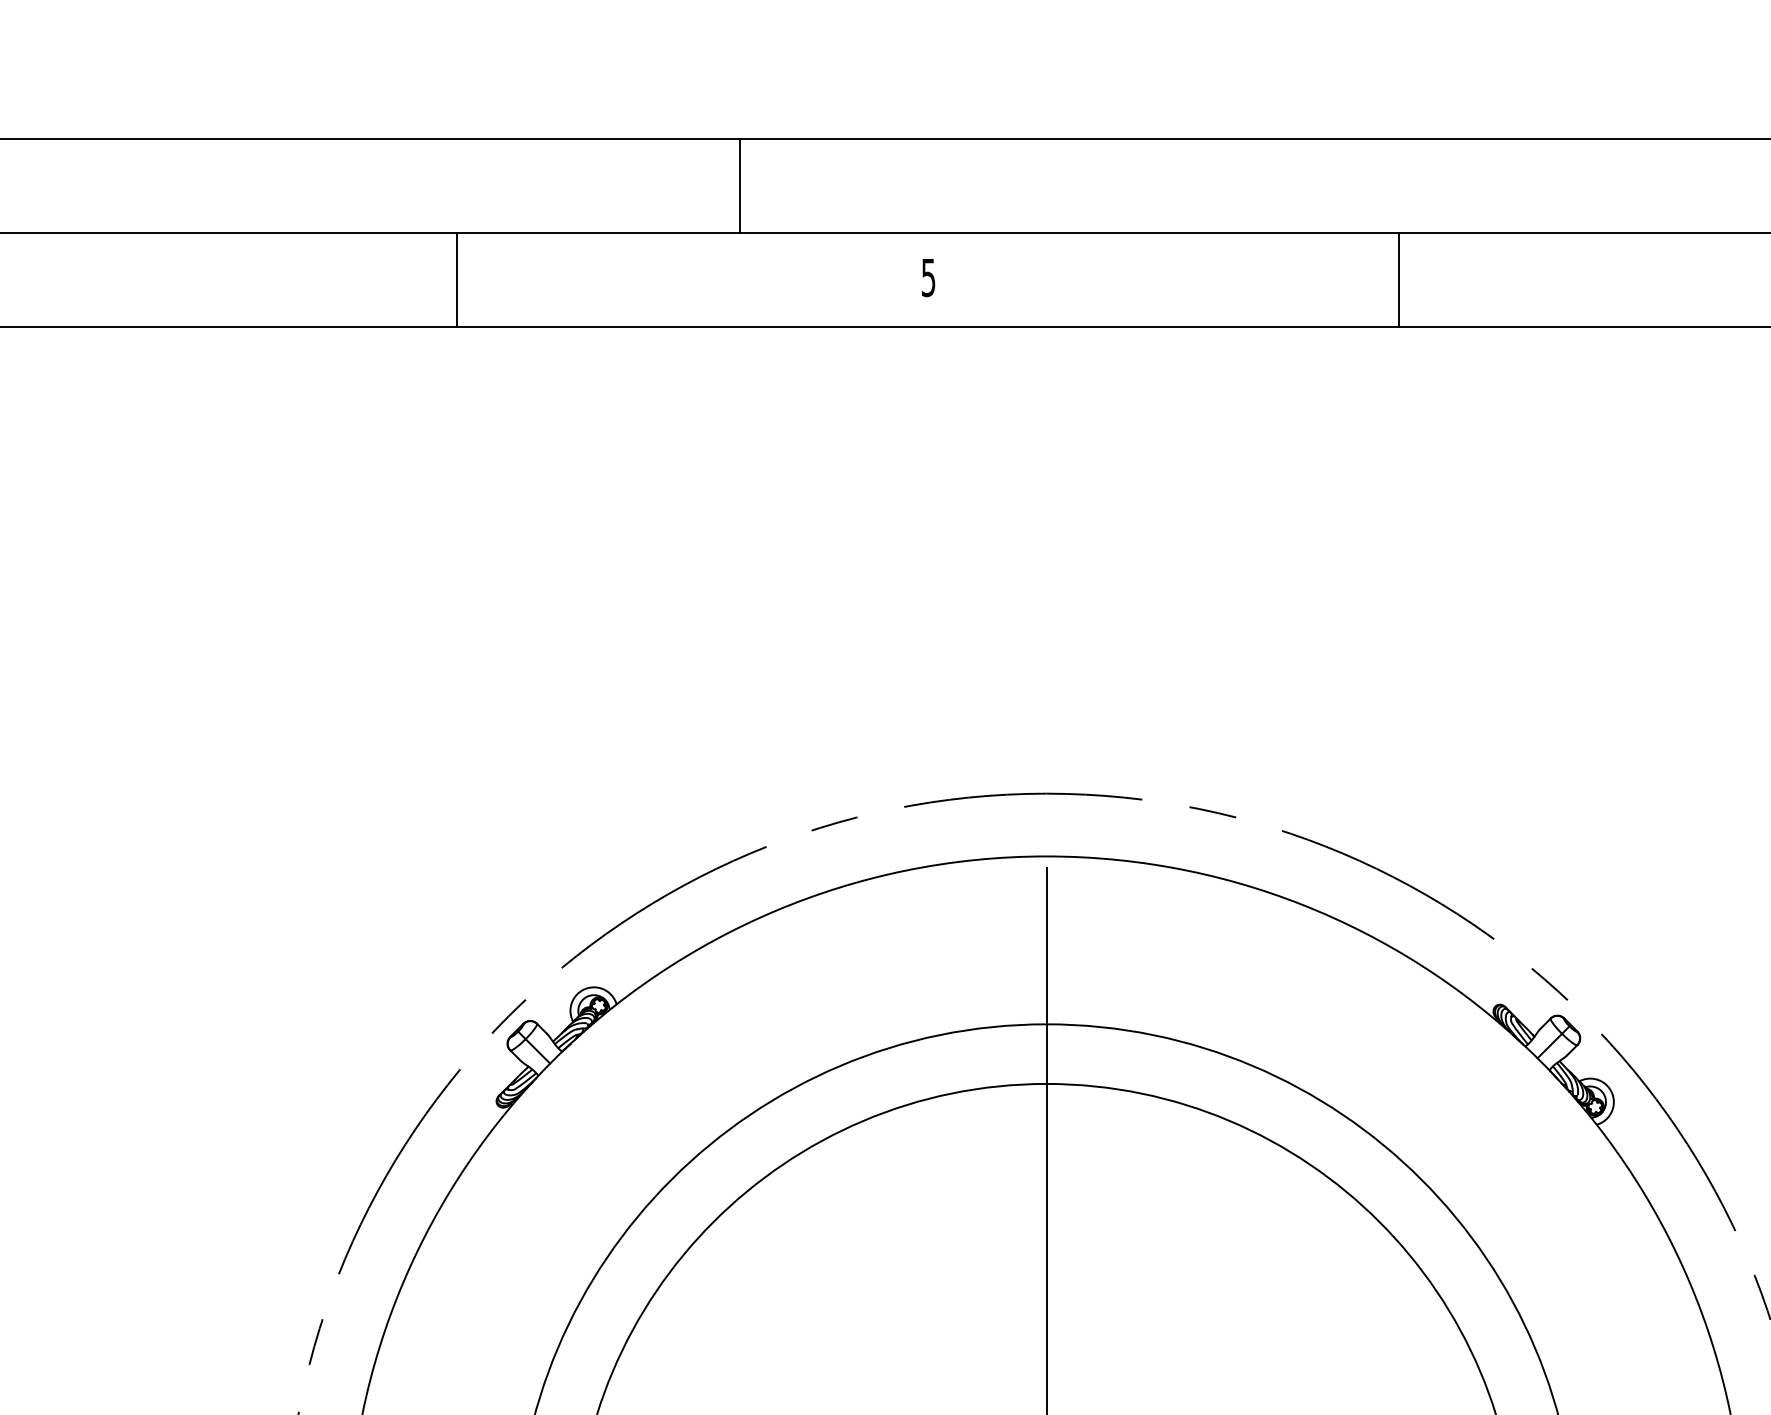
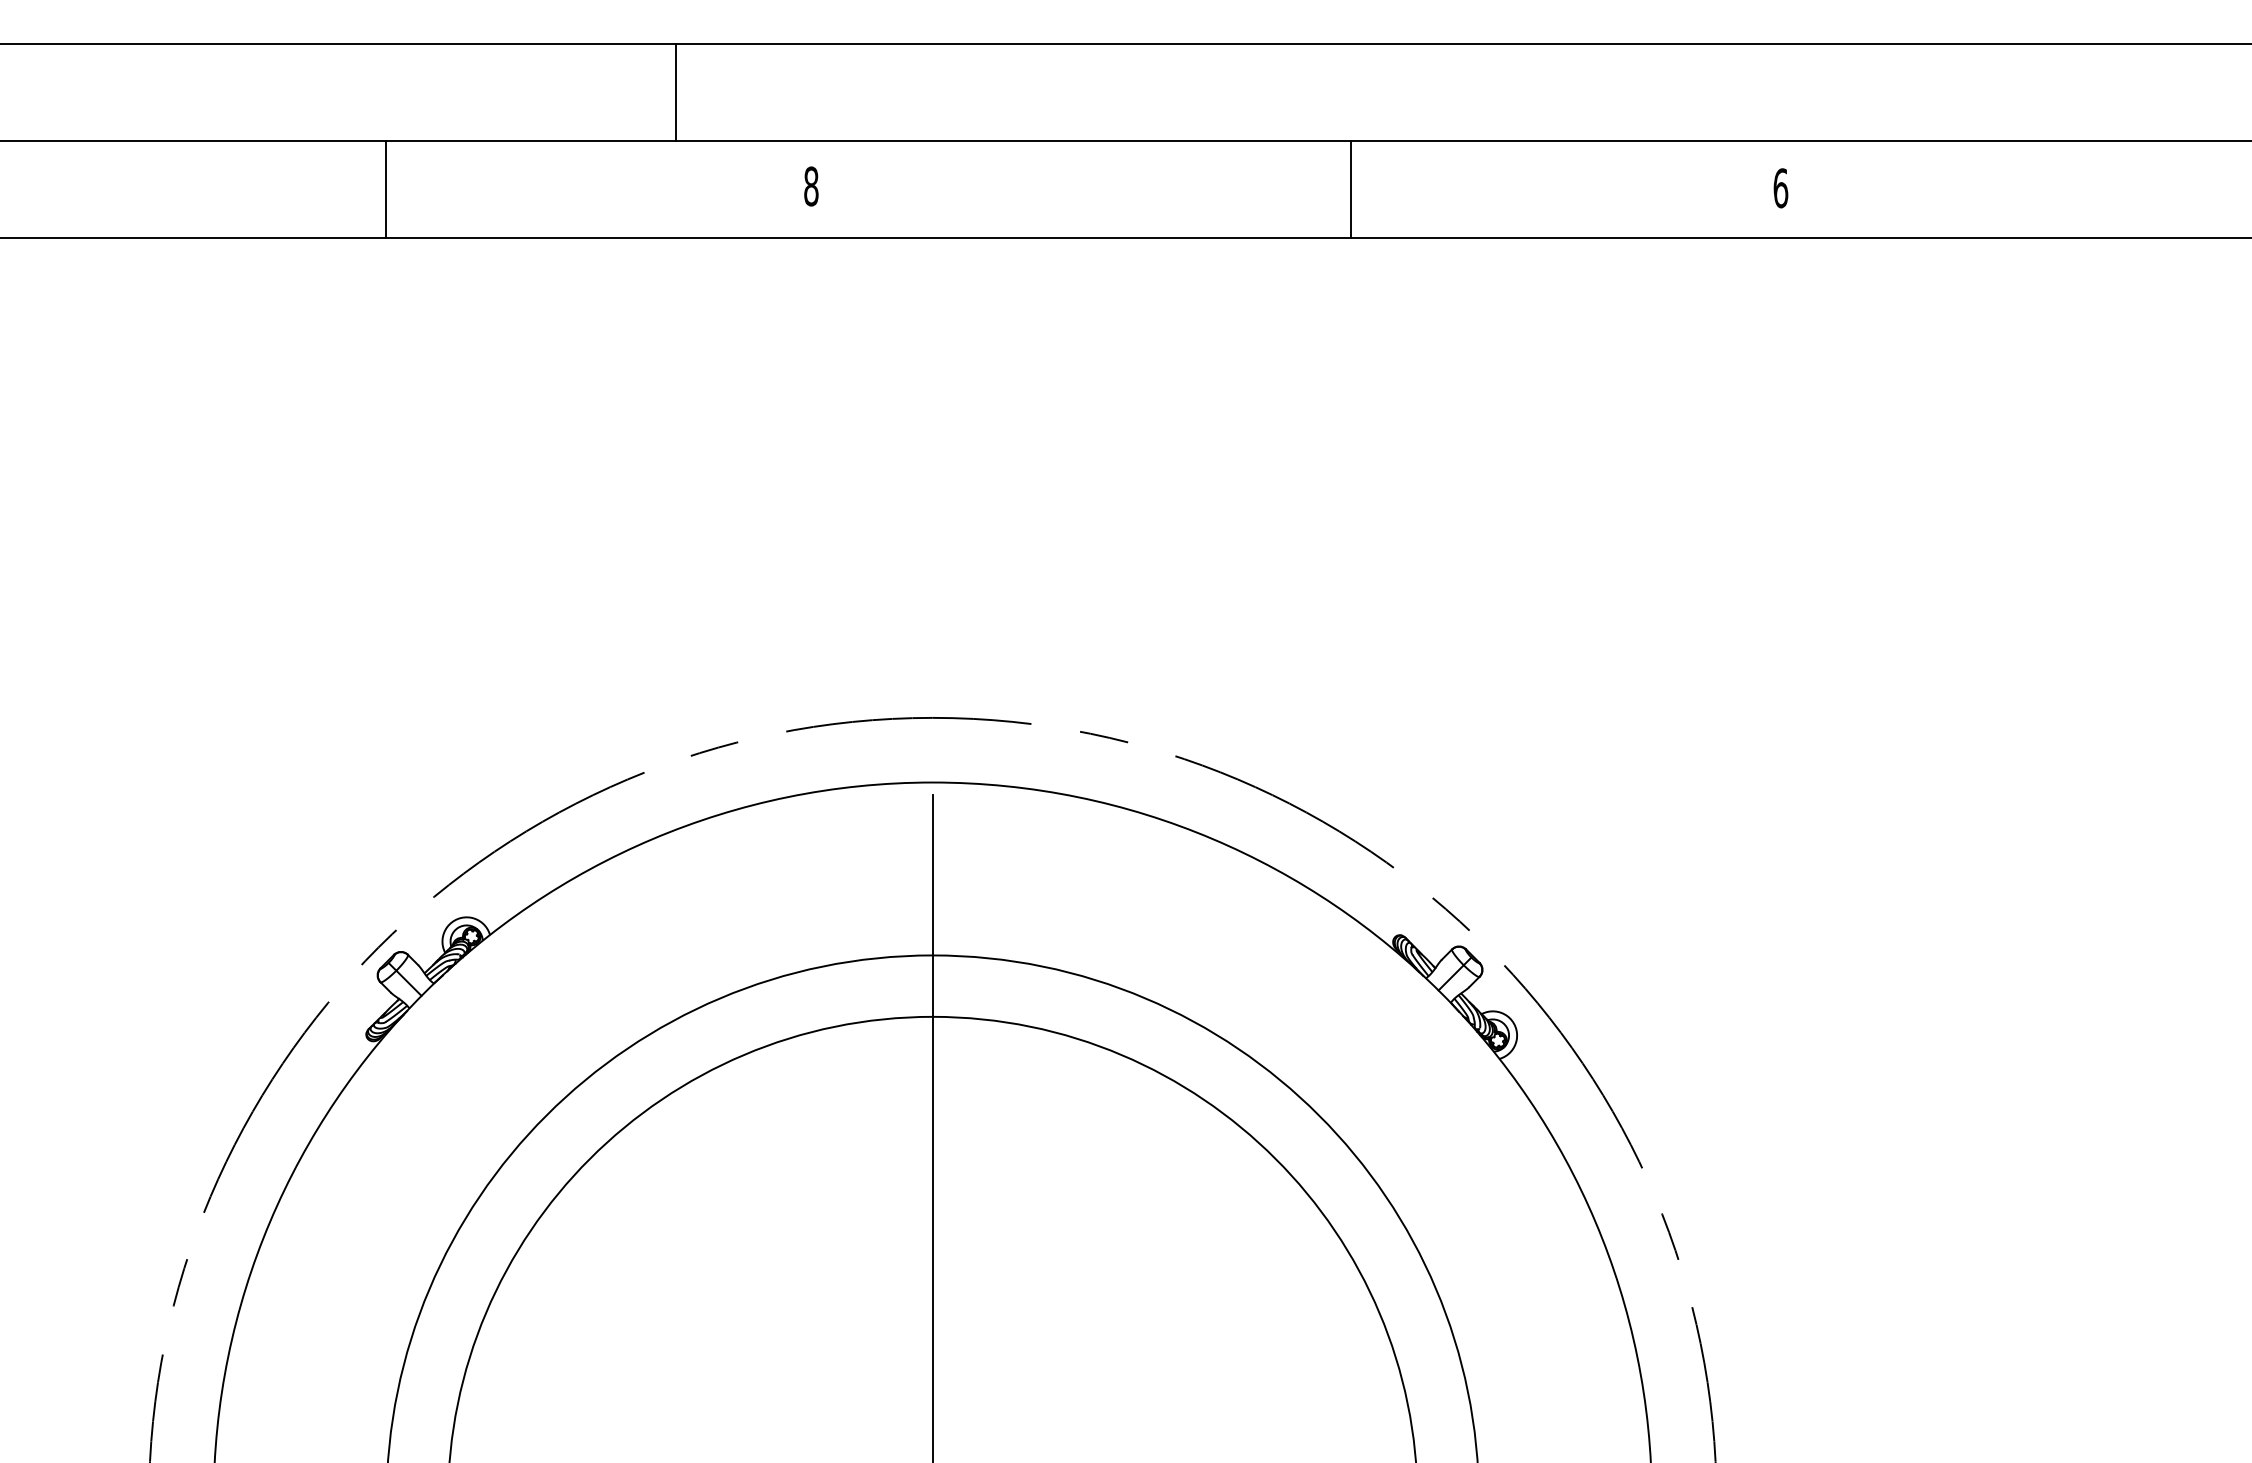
line: (739, 185) -> (675, 91), moved
text: (928, 277) -> (811, 186), 5 -> 8
line: (456, 279) -> (385, 188), moved
line: (1398, 279) -> (1351, 188), moved

